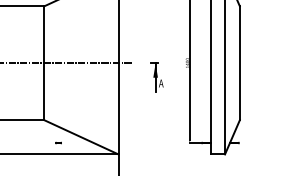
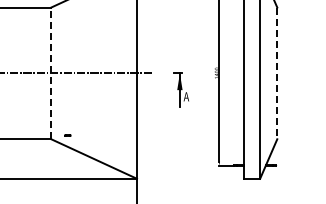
line: (44, 63) -> (51, 73), solid -> dashed
line: (240, 63) -> (277, 73), solid -> dashed
part: (58, 142) -> (67, 135), moved

